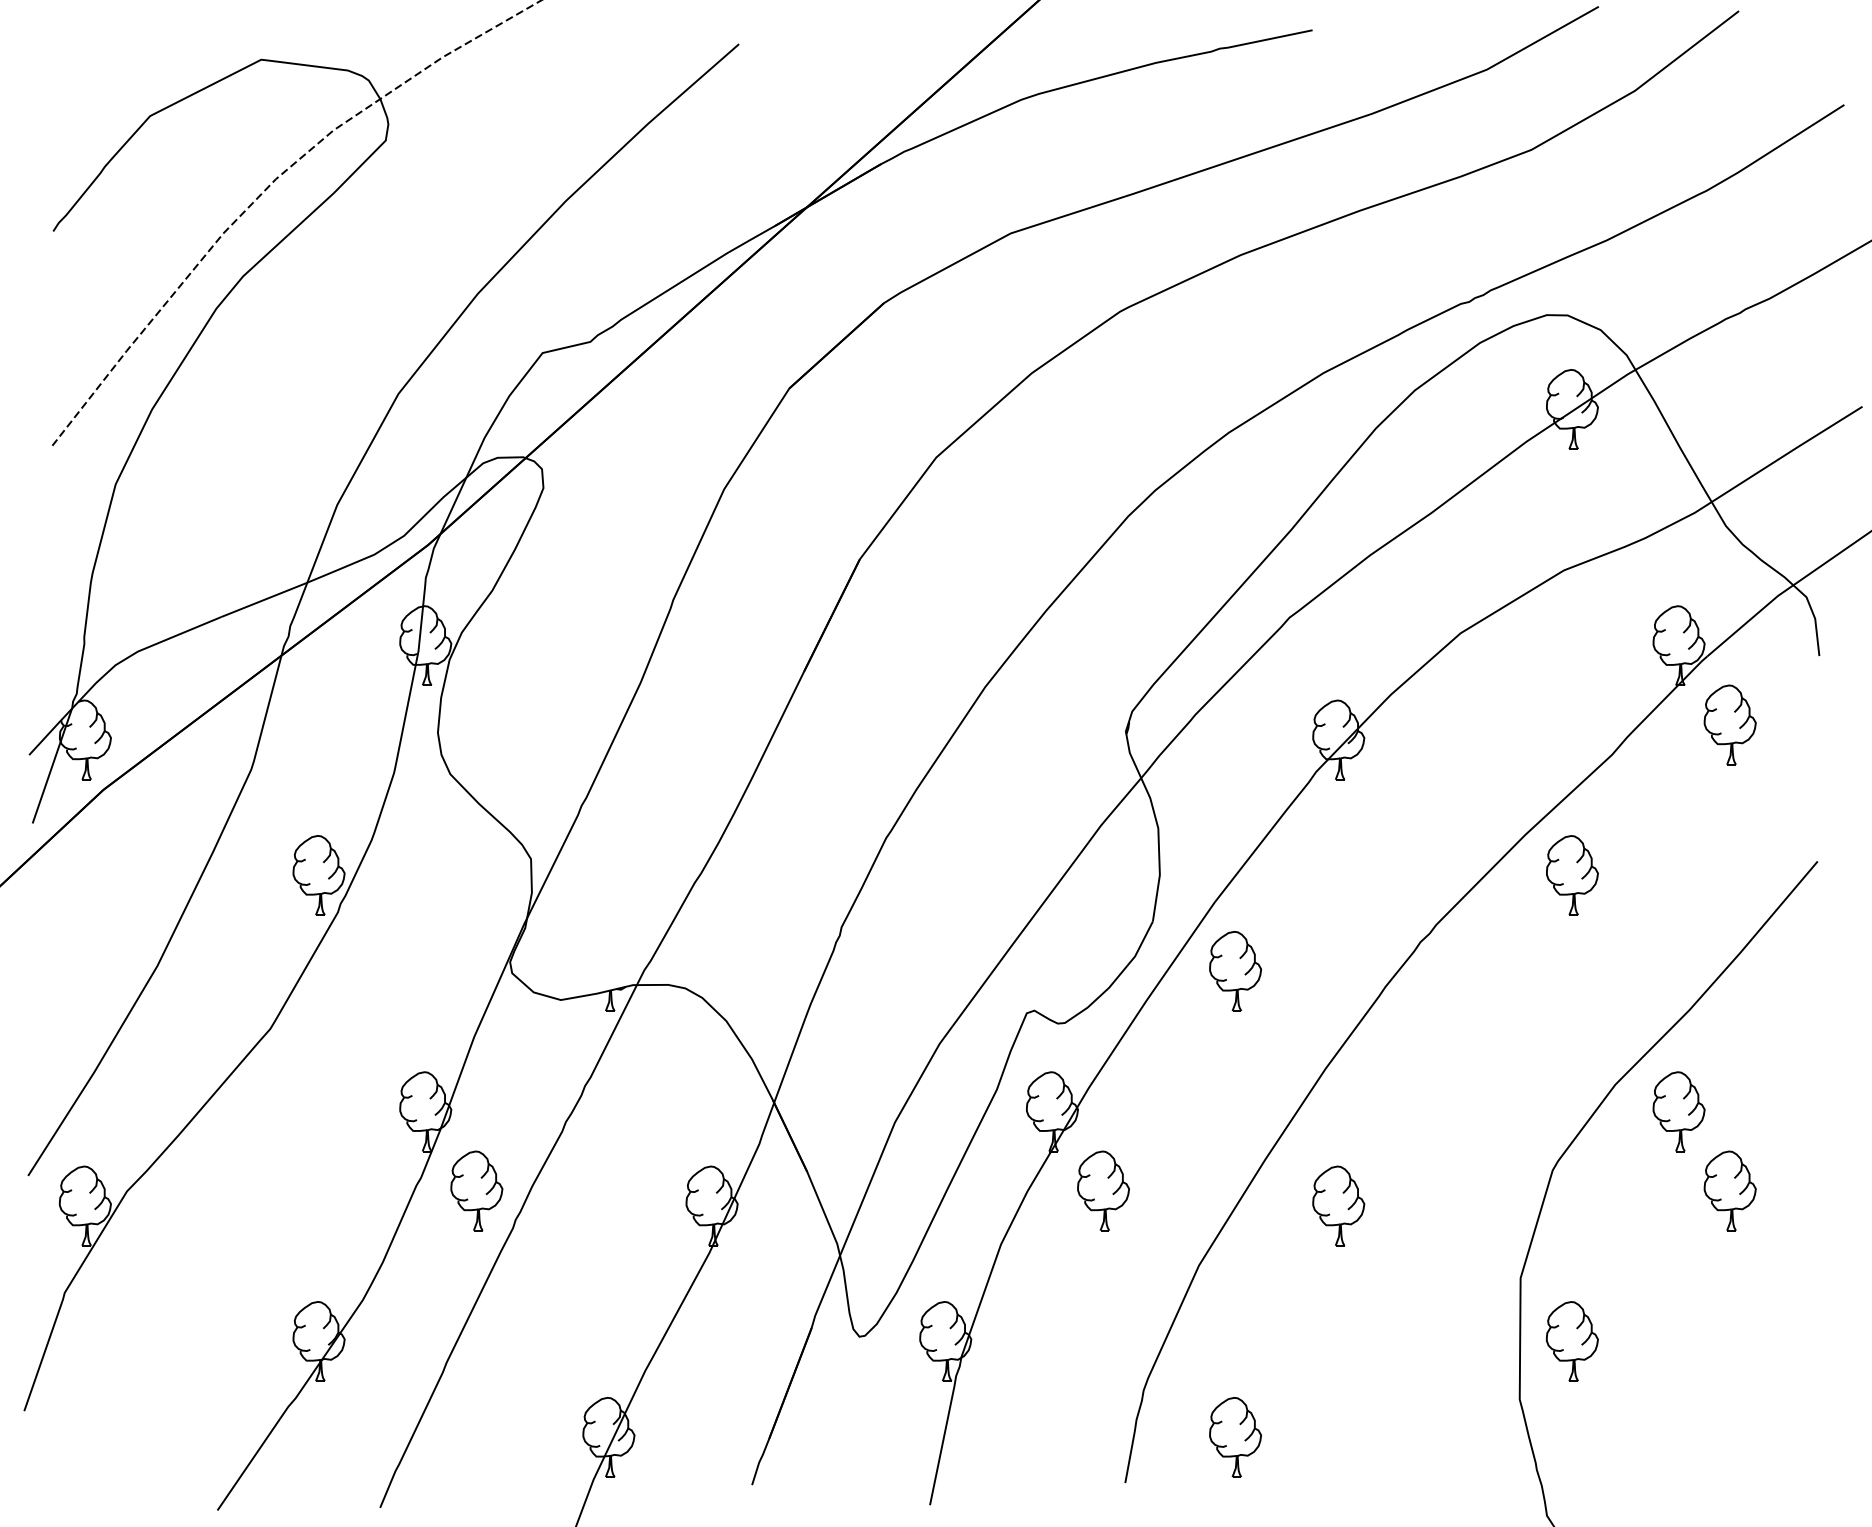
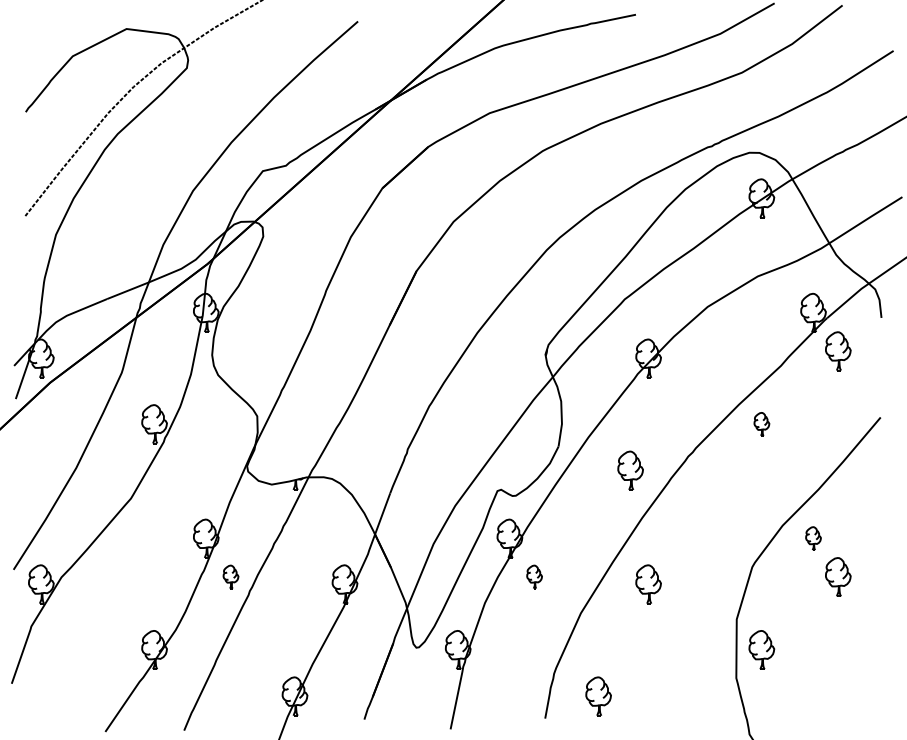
part: (1571, 875) -> (761, 424), size x0.6
part: (1235, 970) -> (630, 470), moved
part: (1679, 1111) -> (813, 538), size x0.6
part: (475, 1189) -> (230, 576), size x0.6
part: (1103, 1189) -> (534, 576), size x0.6

